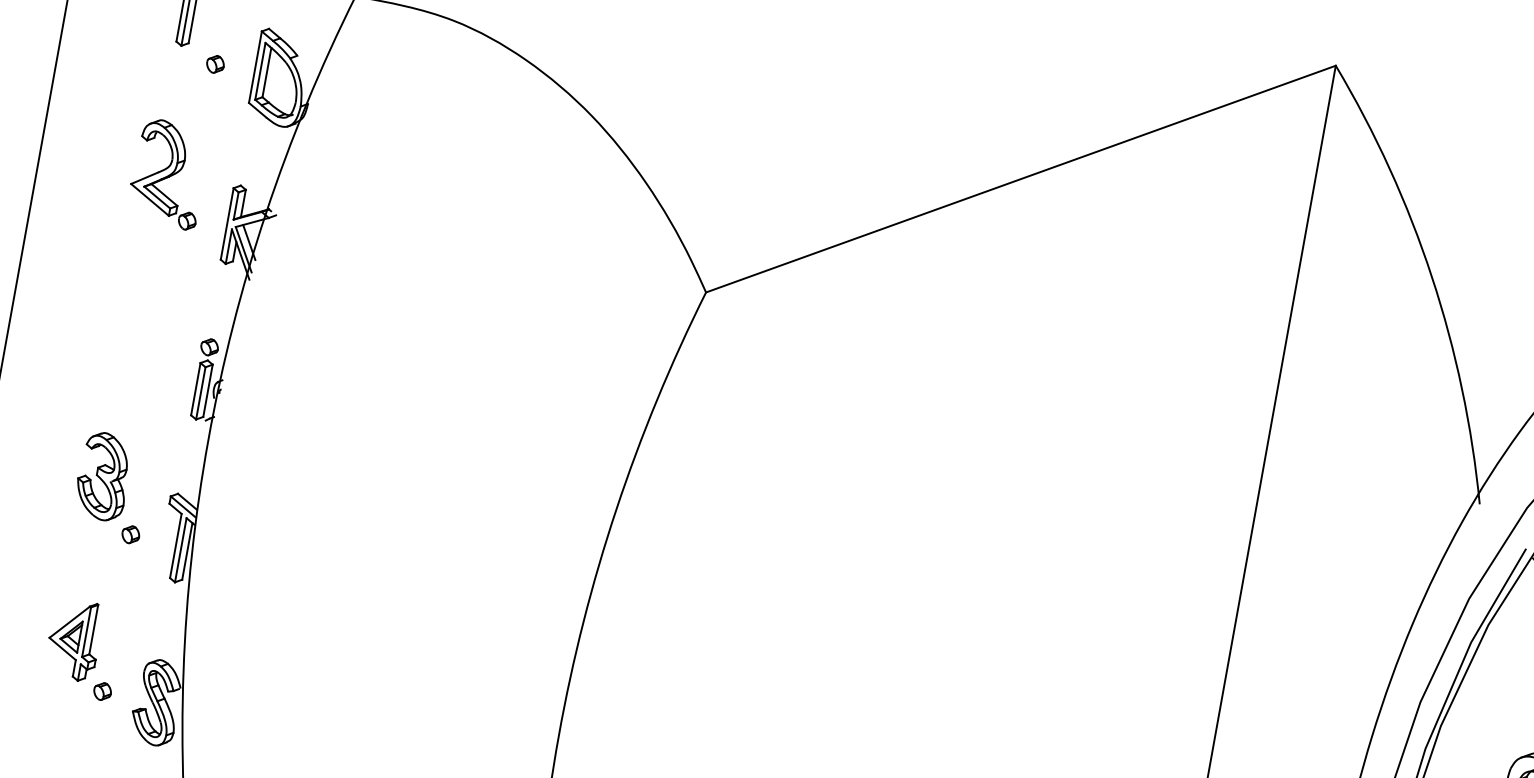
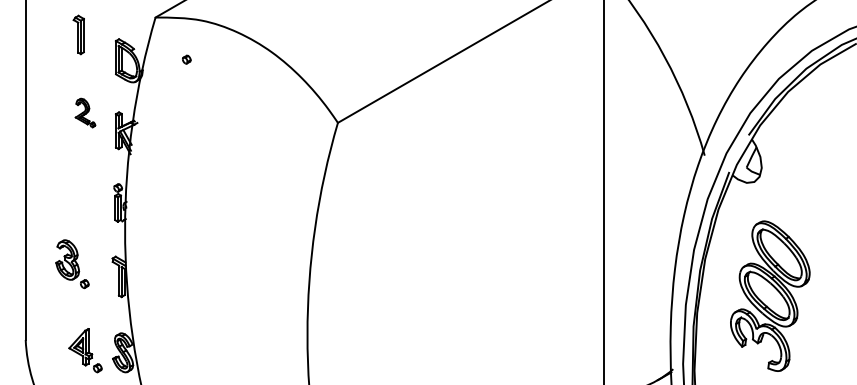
part: (215, 63) -> (186, 59), moved
part: (168, 172) -> (85, 112), size x0.6
part: (112, 487) -> (72, 264), moved
part: (83, 648) -> (85, 350), moved

